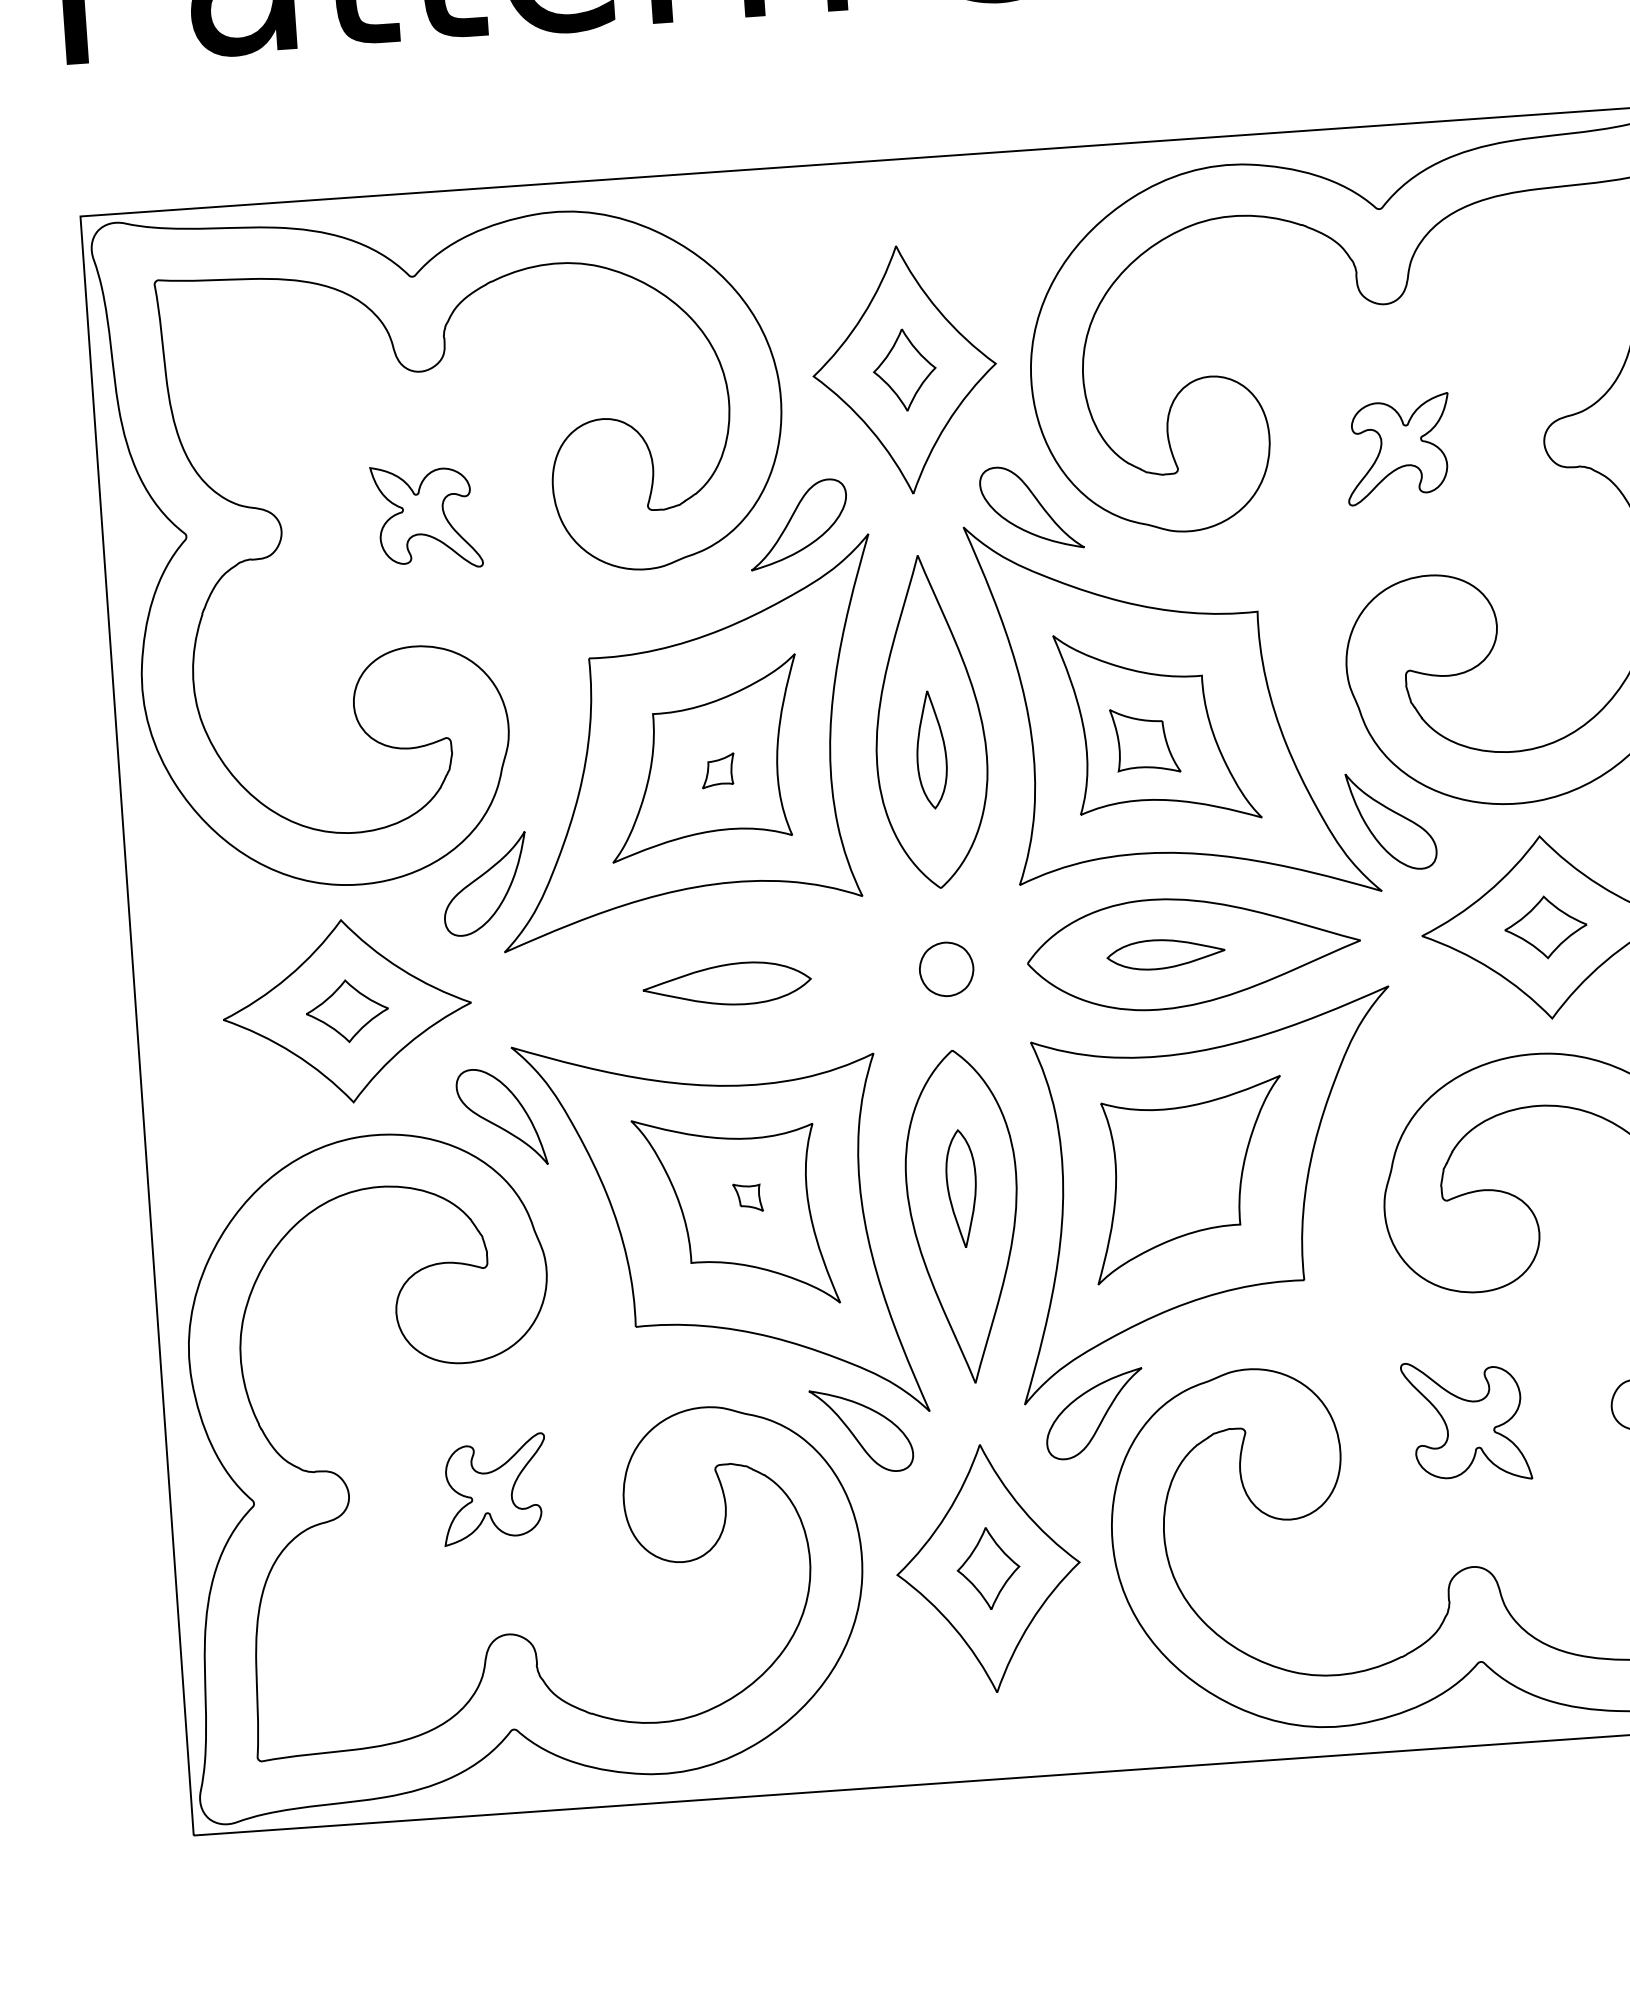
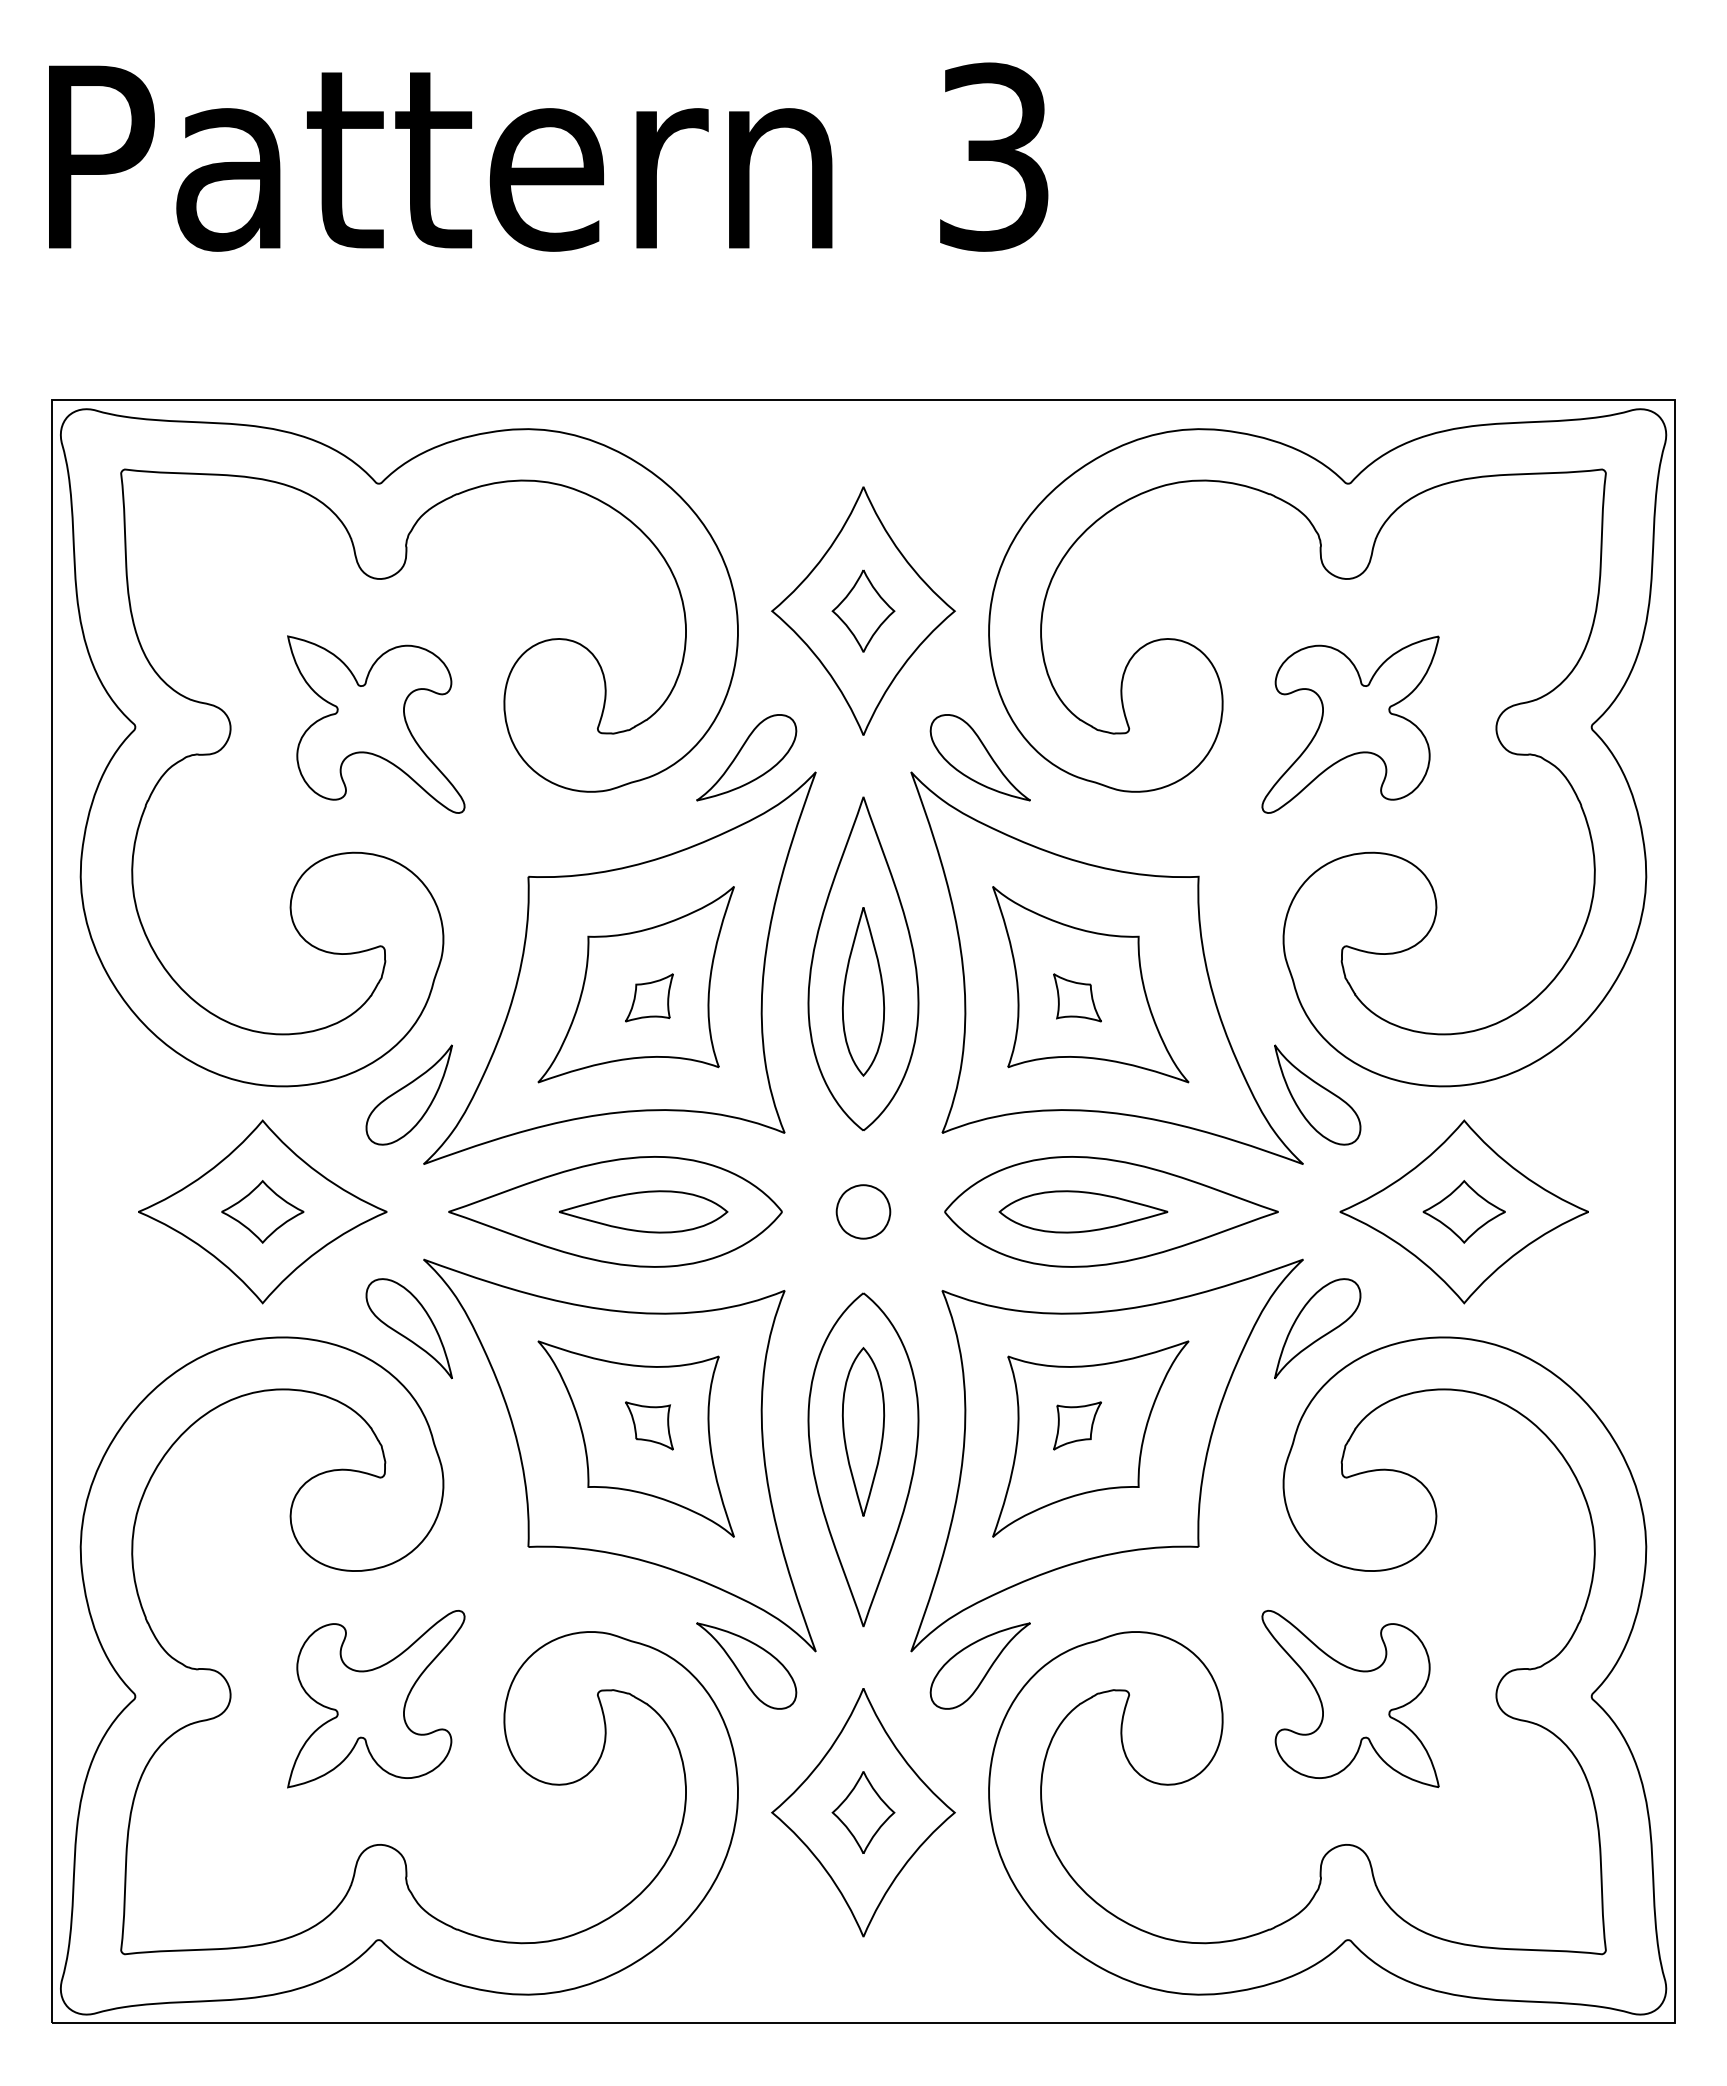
part: (1398, 449) -> (1350, 724), size x1.67
part: (426, 517) -> (376, 724), size x1.67
part: (1145, 740) -> (1077, 997), size x0.71
part: (931, 749) -> (863, 991), size x1.43
part: (718, 770) -> (649, 997), size x1.43
part: (1166, 953) -> (1083, 1211), size x1.43
part: (699, 986) -> (615, 1211), added
part: (1407, 1053) -> (1317, 1328), added
part: (1175, 1167) -> (1077, 1425), added
part: (961, 1188) -> (863, 1431), size x1.43
part: (748, 1197) -> (649, 1425), size x1.67
part: (1466, 1421) -> (1350, 1699), size x1.43
part: (494, 1489) -> (376, 1699), size x1.67

